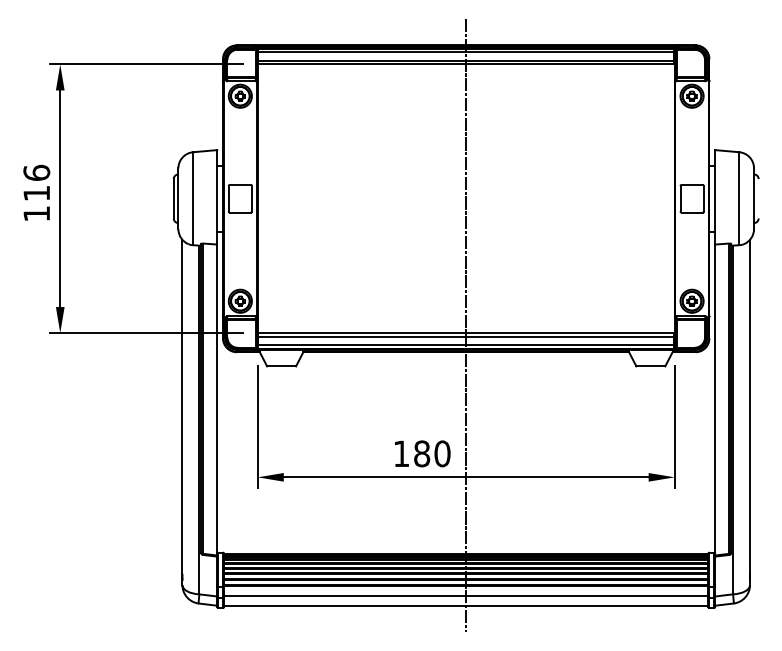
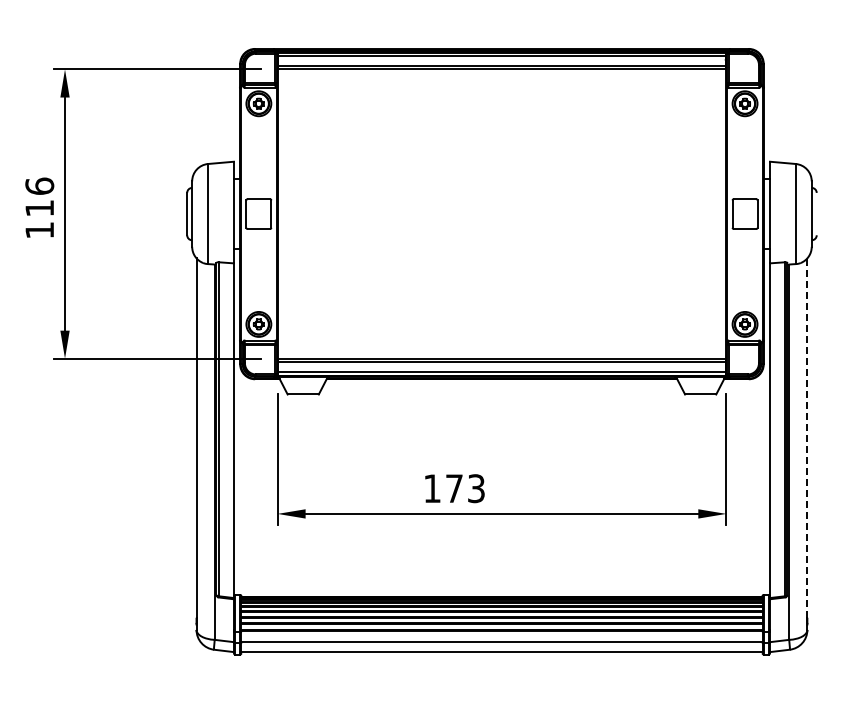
line: (465, 325) -> (501, 350), removed
line: (750, 407) -> (807, 438), solid -> dashed
text: (432, 453) -> (465, 488), 180 -> 173

